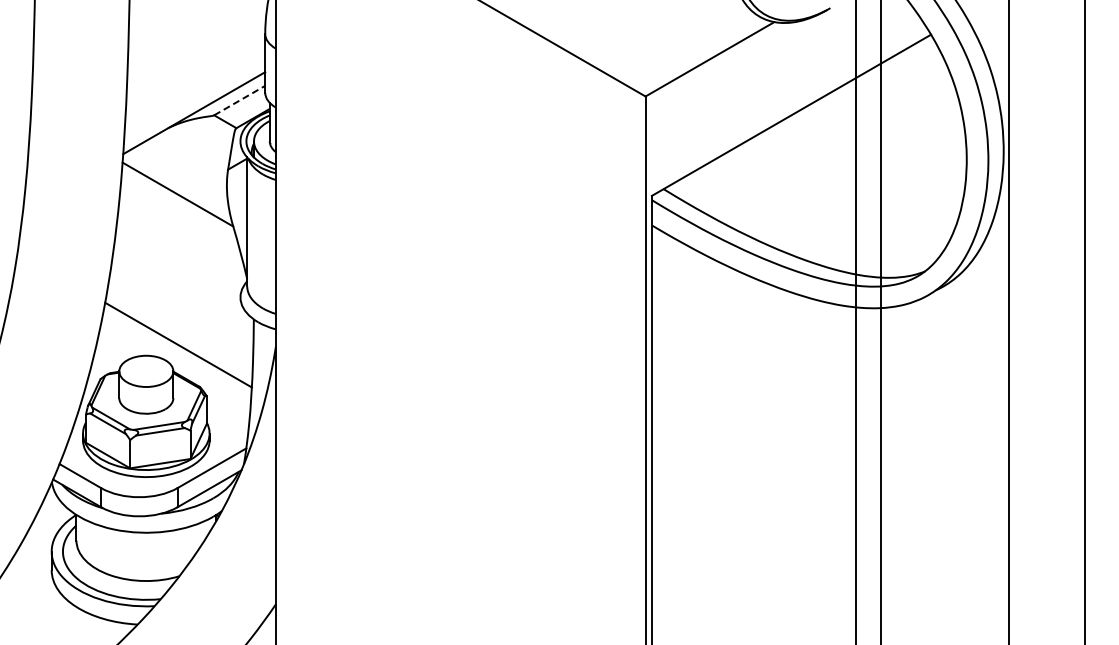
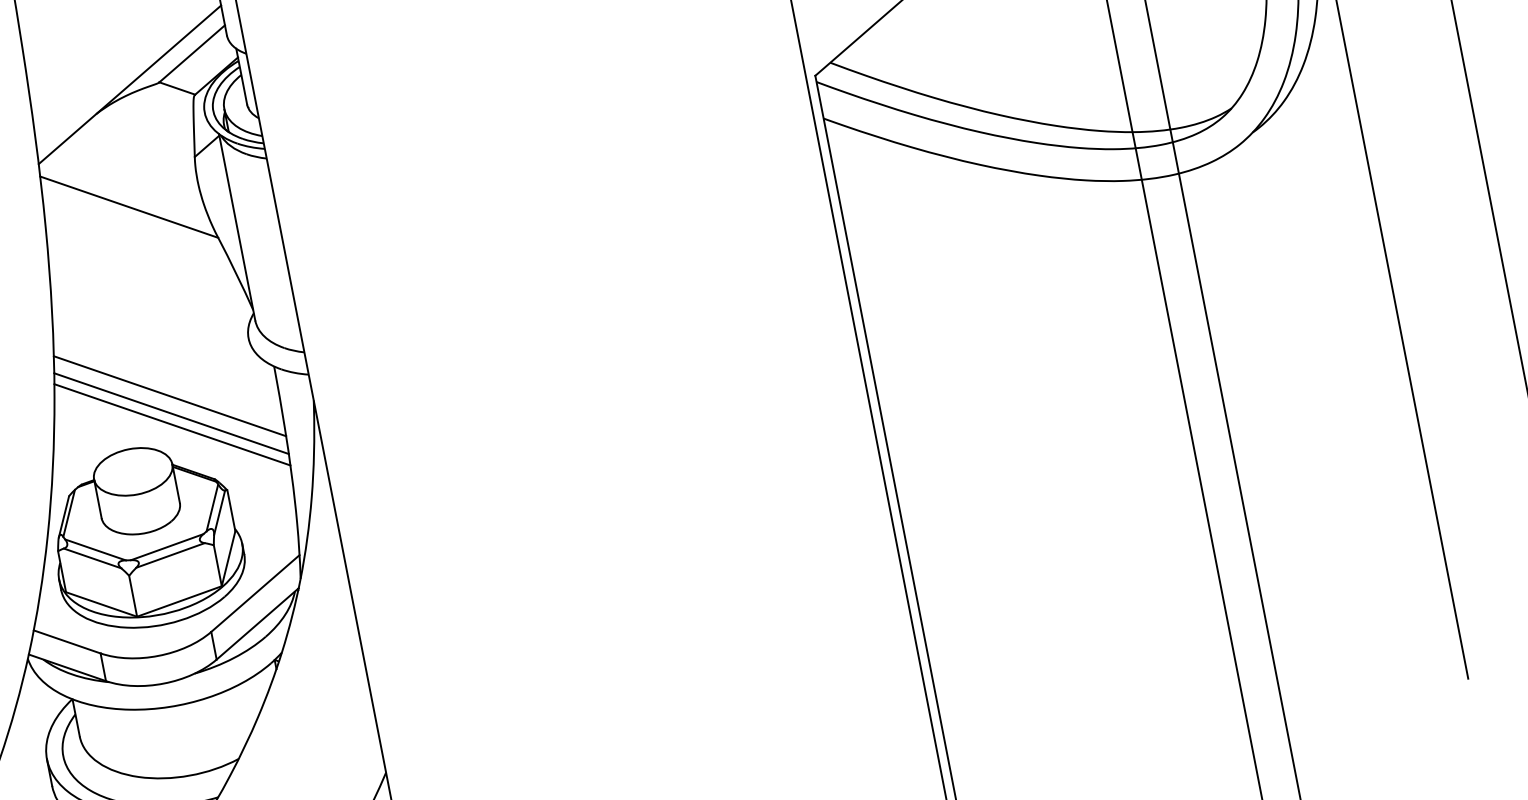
line: (240, 100) -> (193, 53), dashed -> solid
line: (180, 325) -> (169, 395), added
line: (179, 337) -> (171, 413), added

